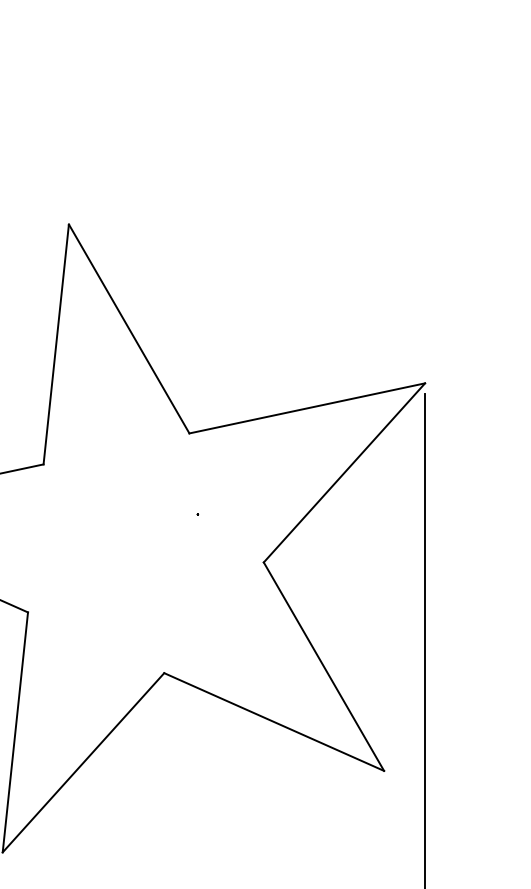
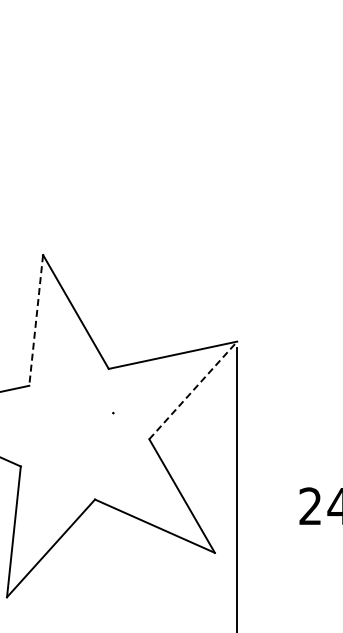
line: (56, 344) -> (36, 320), solid -> dashed
line: (344, 473) -> (193, 390), solid -> dashed

